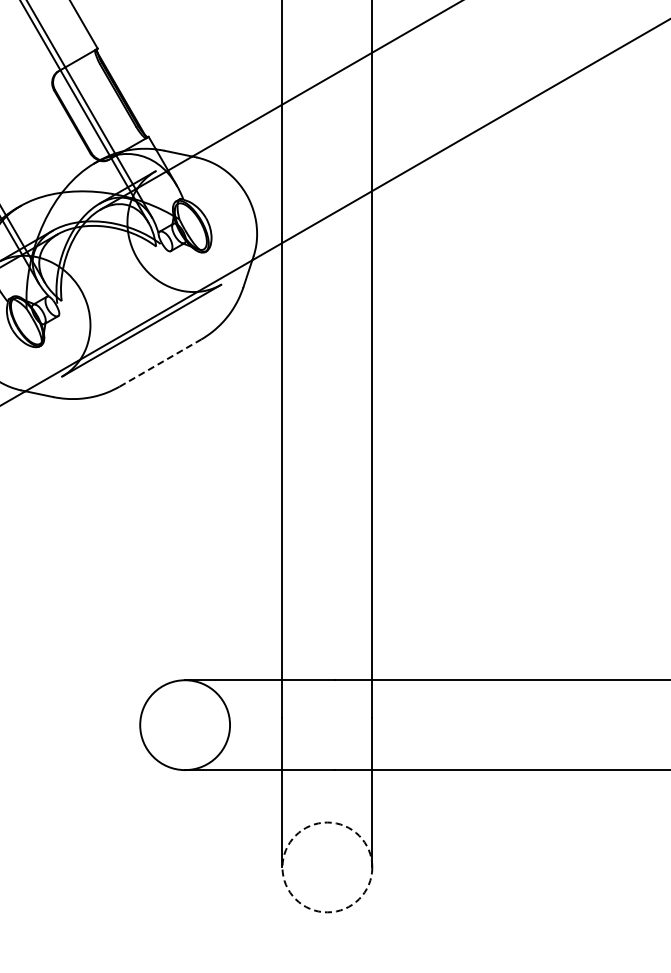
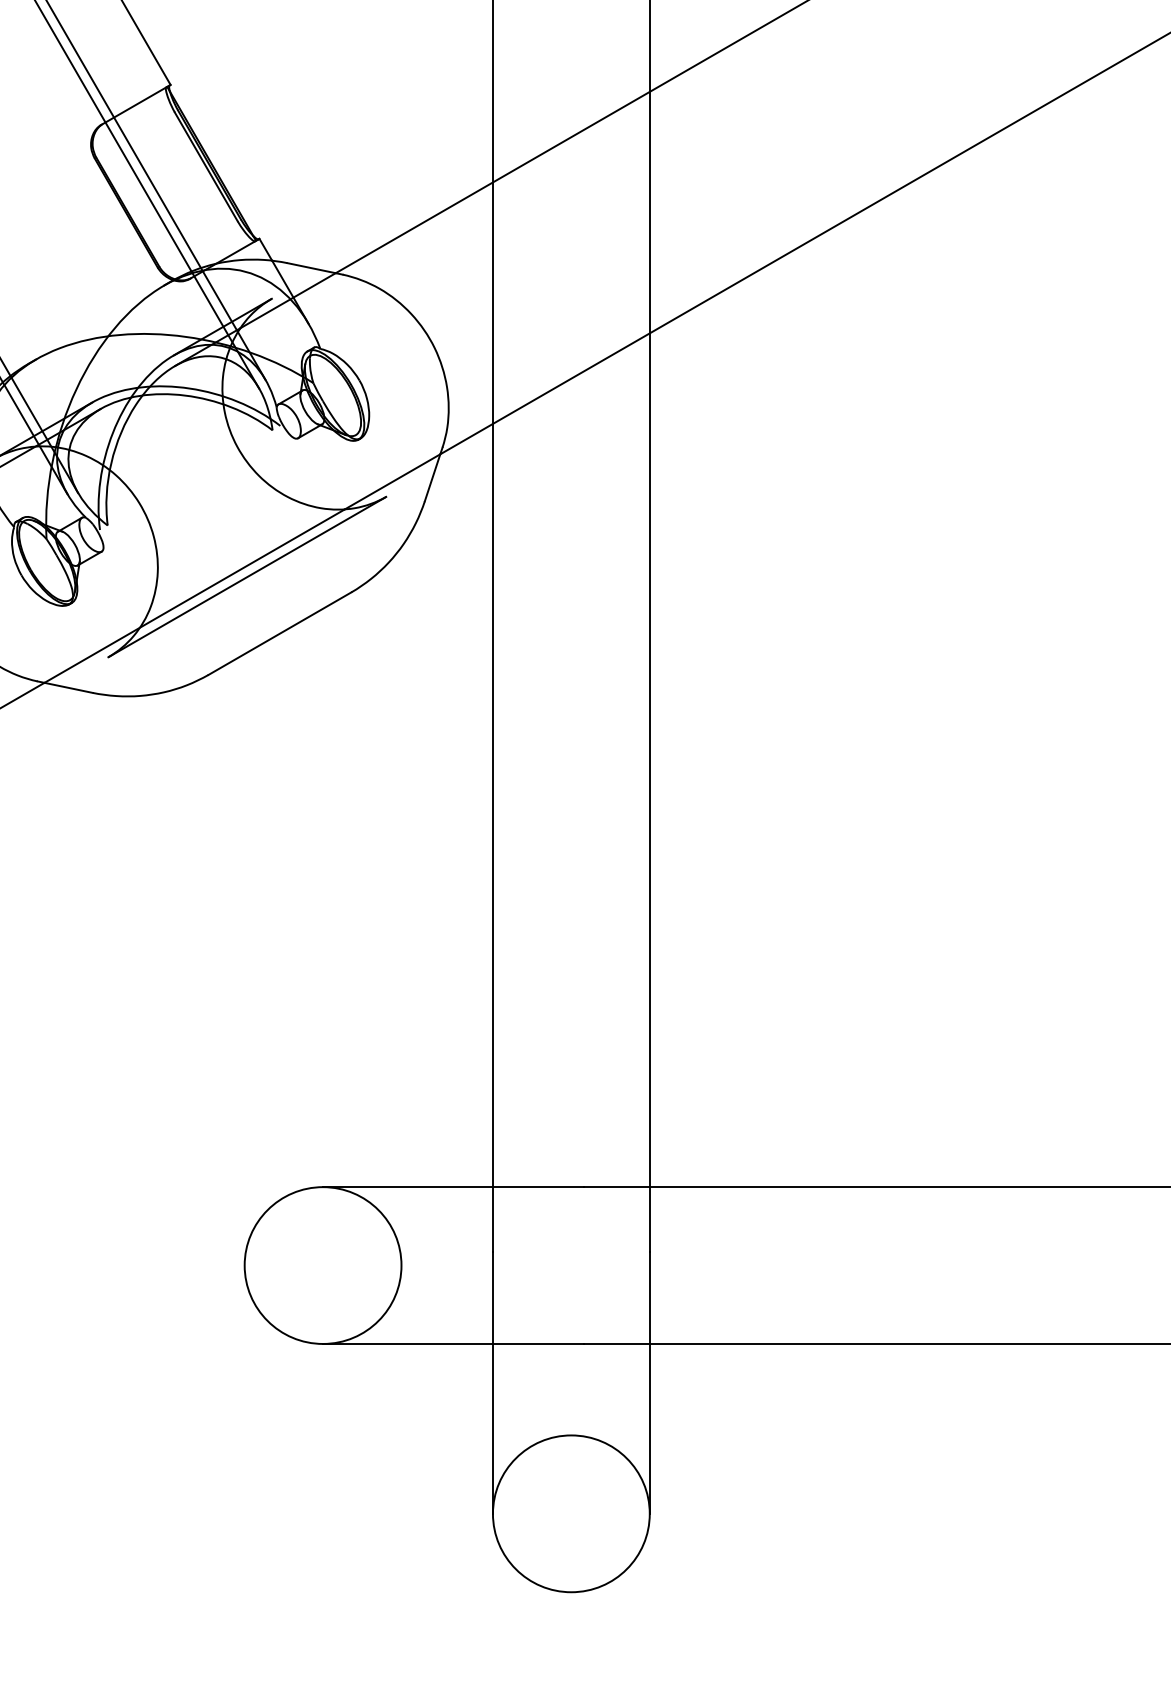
line: (160, 362) -> (280, 632), dashed -> solid
circle: (327, 867) -> (571, 1513), dashed -> solid

